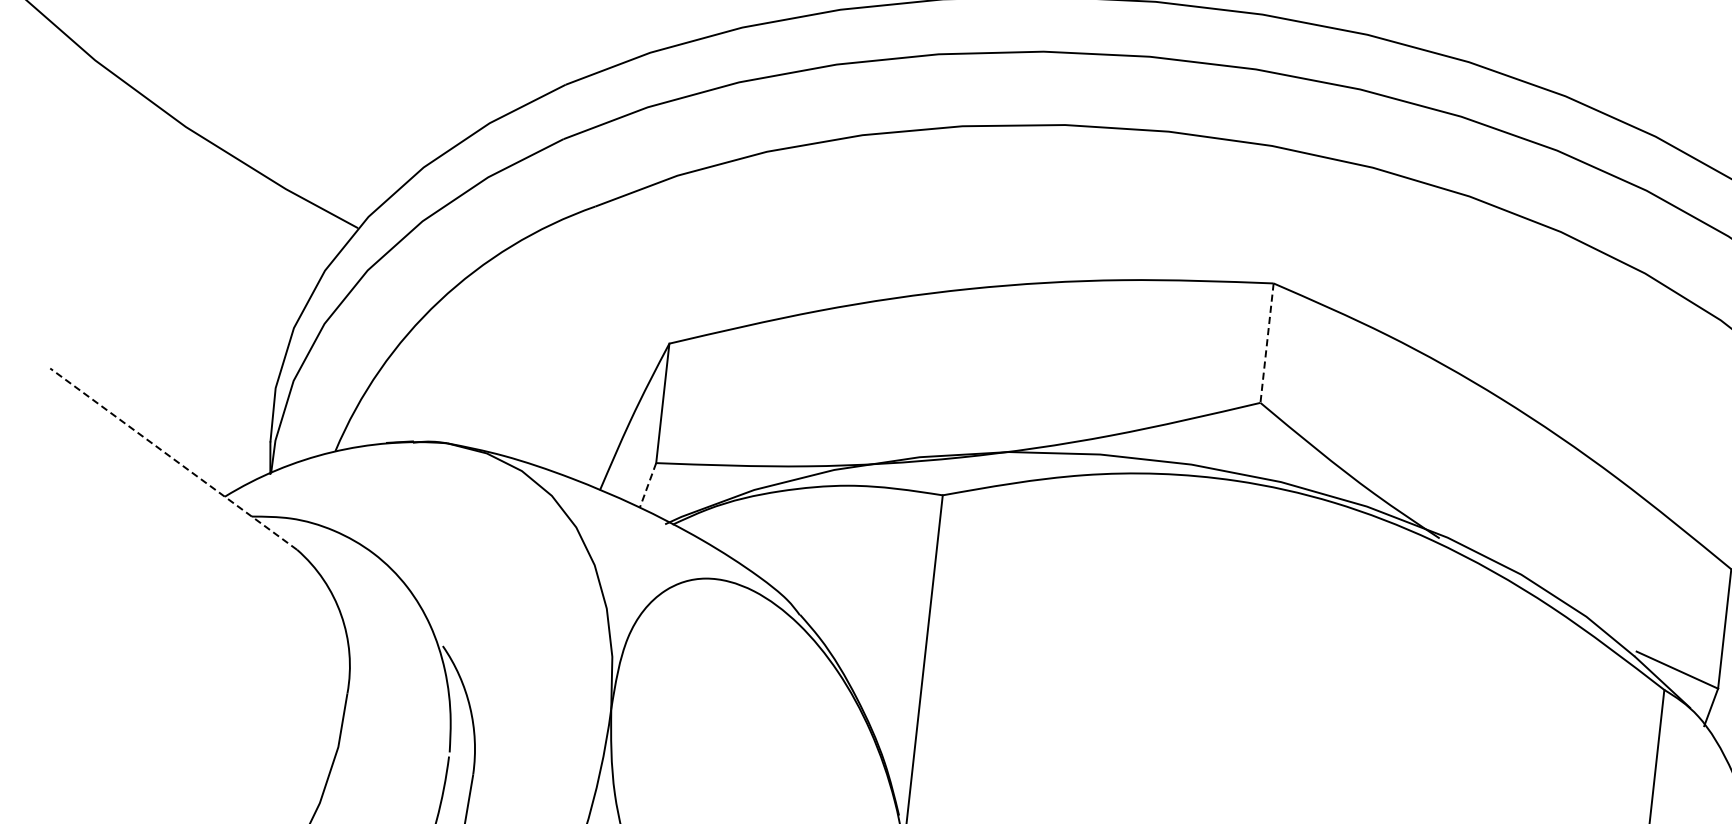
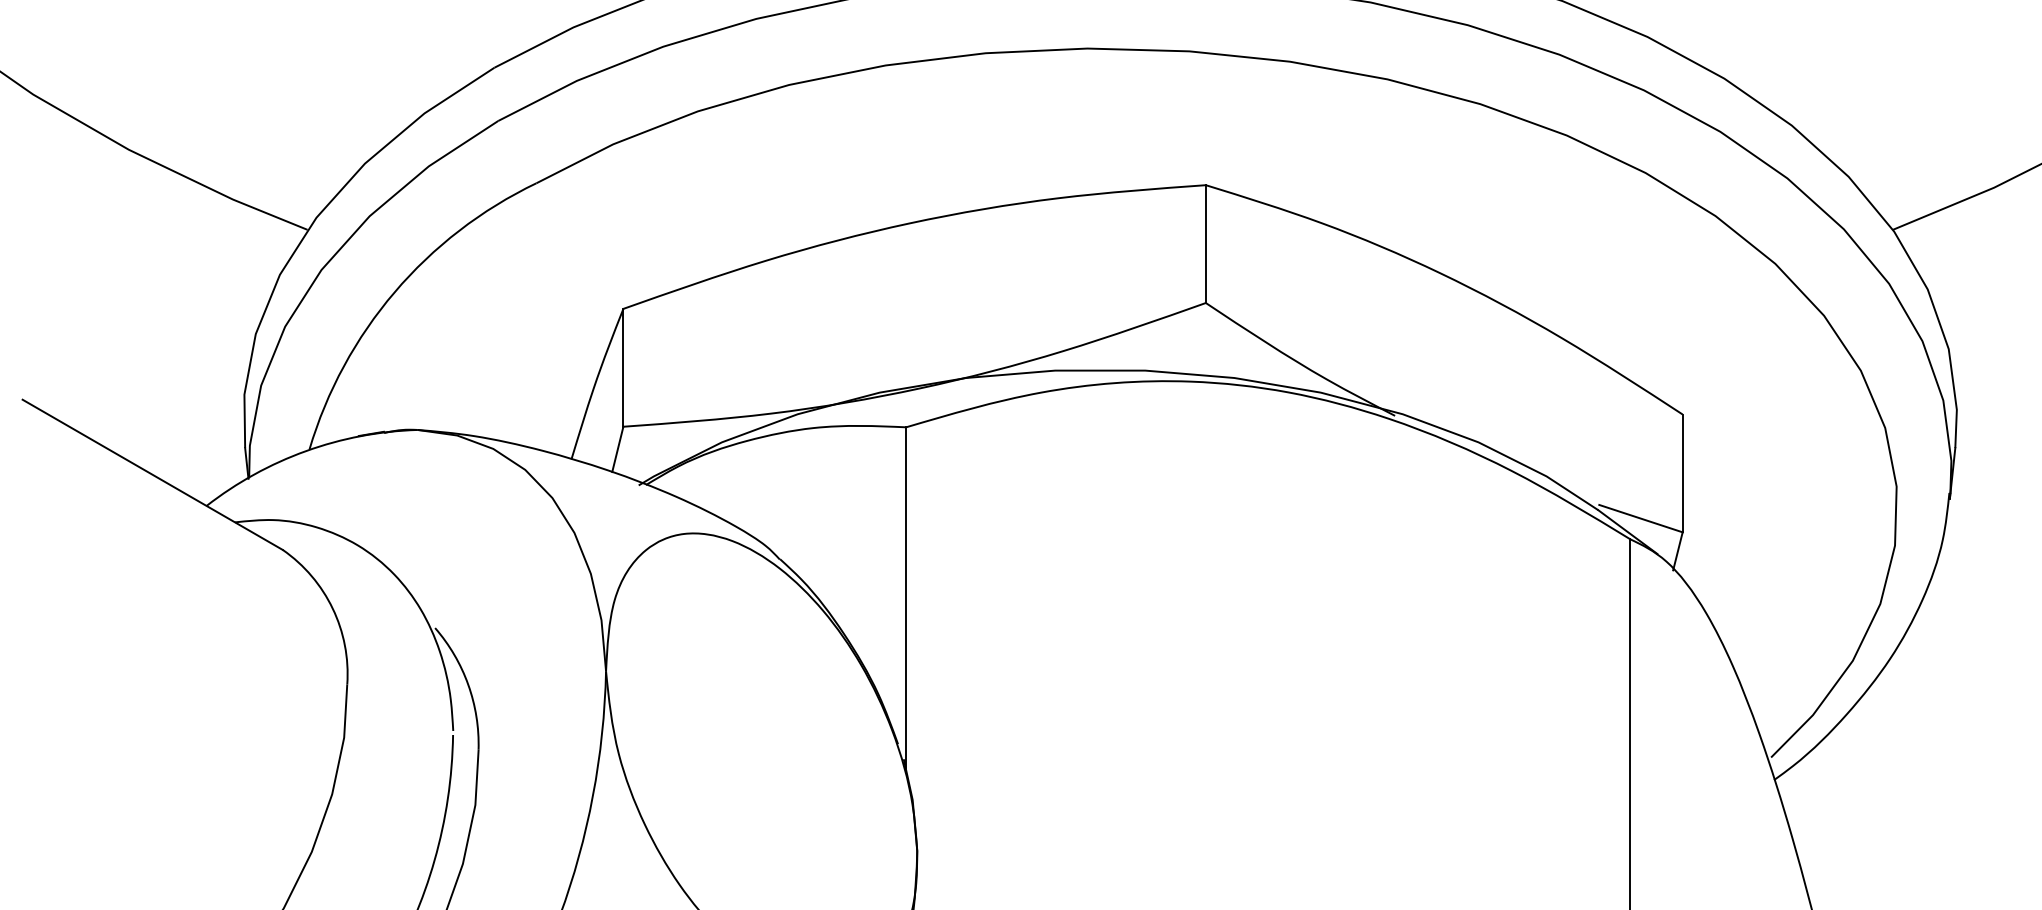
line: (1266, 343) -> (1205, 244), dashed -> solid
line: (173, 458) -> (152, 474), dashed -> solid
line: (647, 485) -> (617, 449), dashed -> solid

